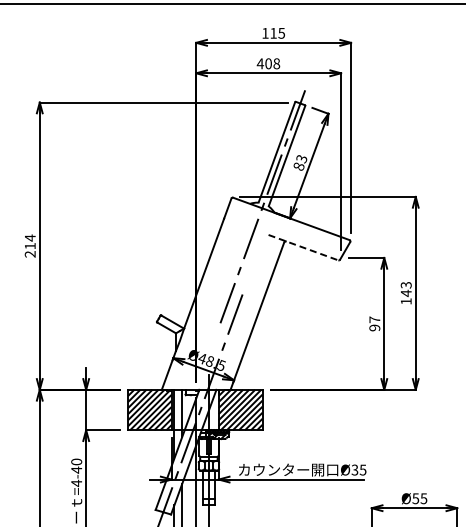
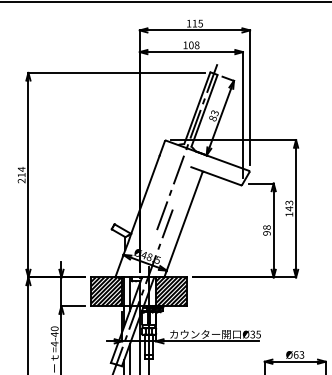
text: (260, 63) -> (185, 45), 408 -> 108
line: (303, 247) -> (216, 176), dashed -> solid
text: (374, 319) -> (266, 227), 97 -> 98
text: (419, 498) -> (298, 354), Ø55 -> Ø63

